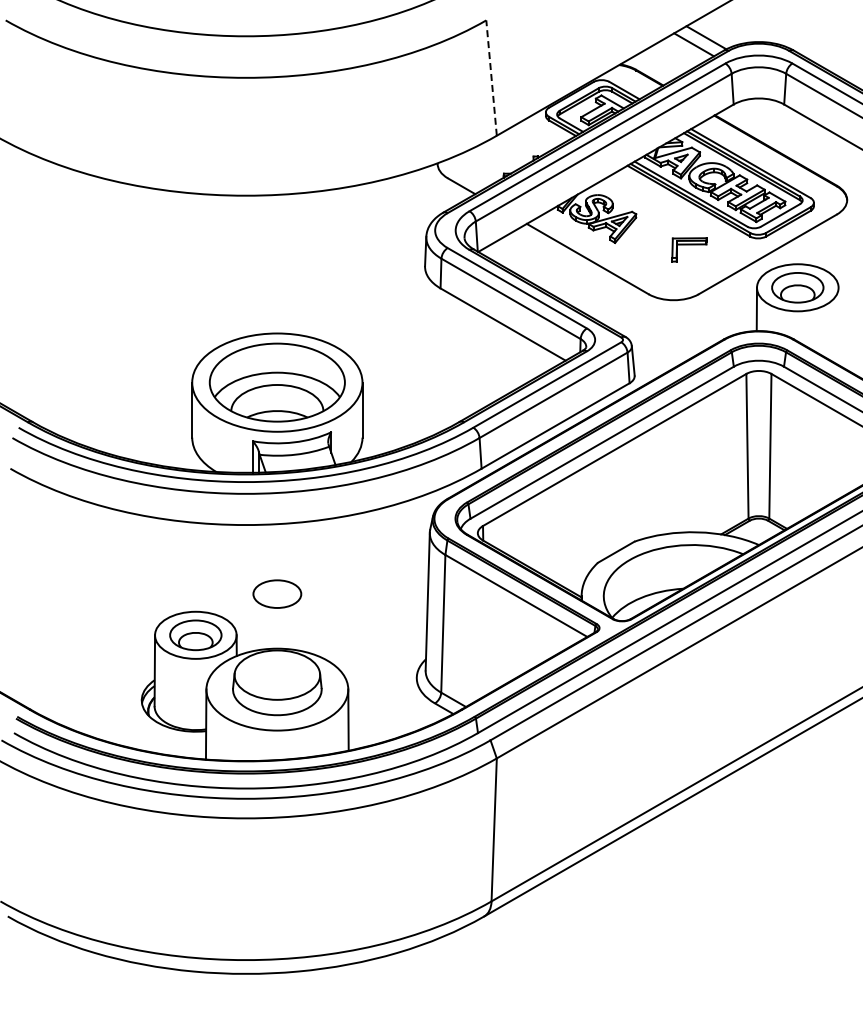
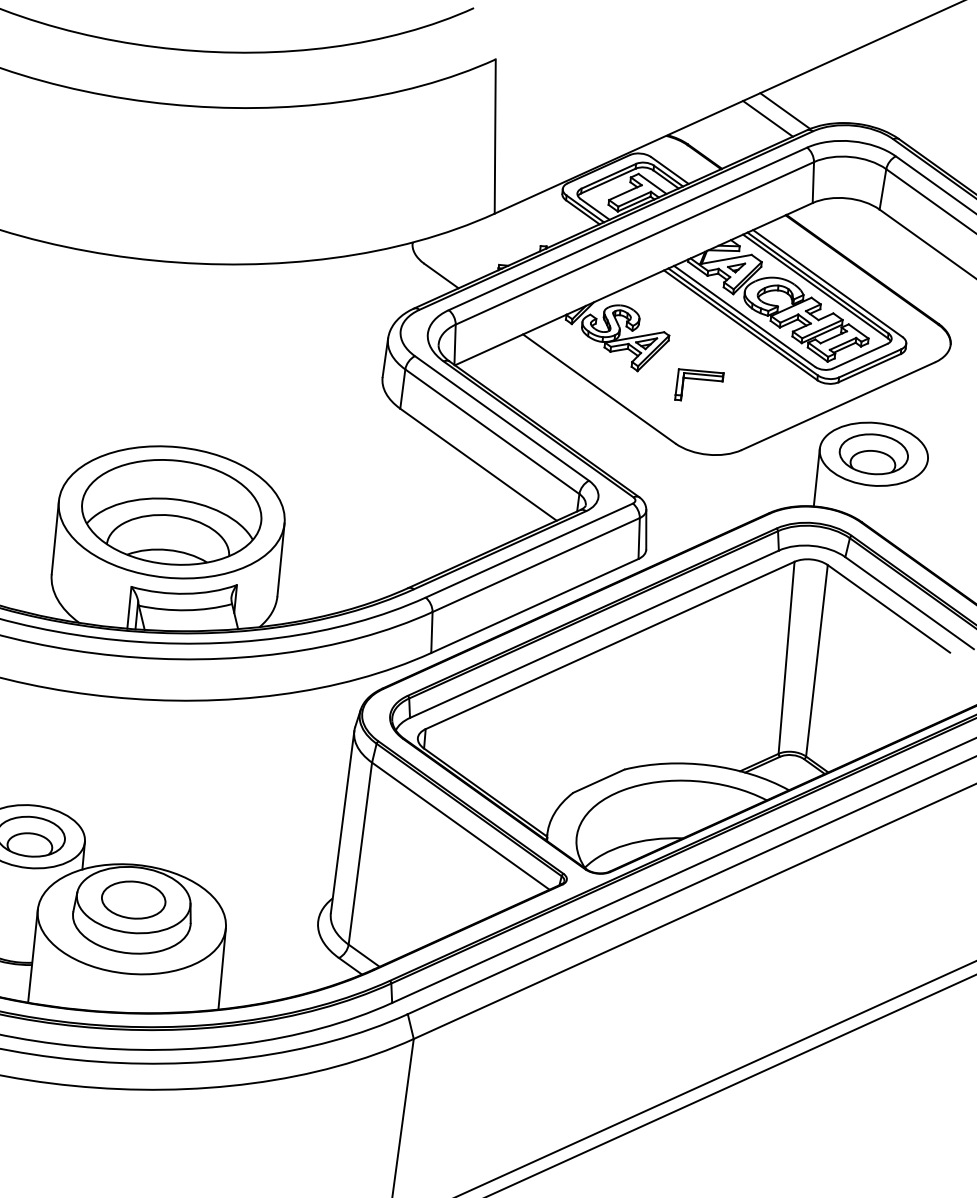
line: (491, 78) -> (495, 137), dashed -> solid
part: (689, 249) -> (699, 385), moved
part: (277, 593) -> (133, 899), moved

